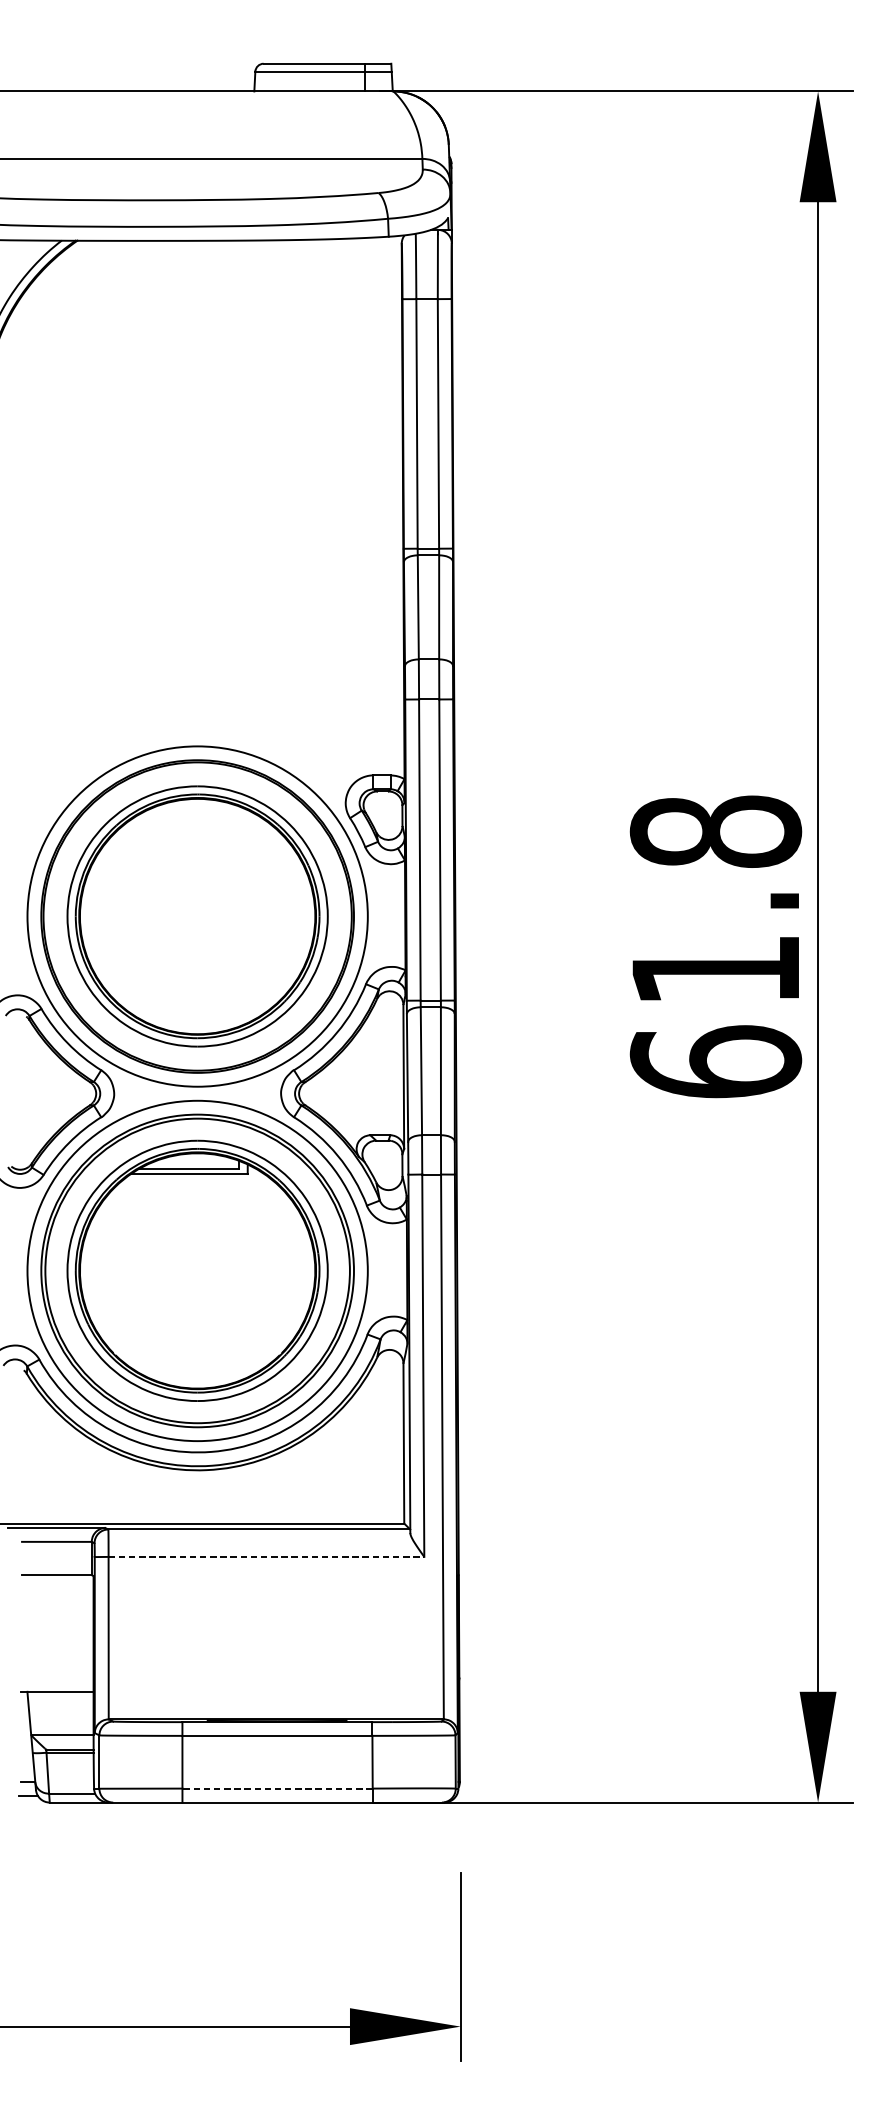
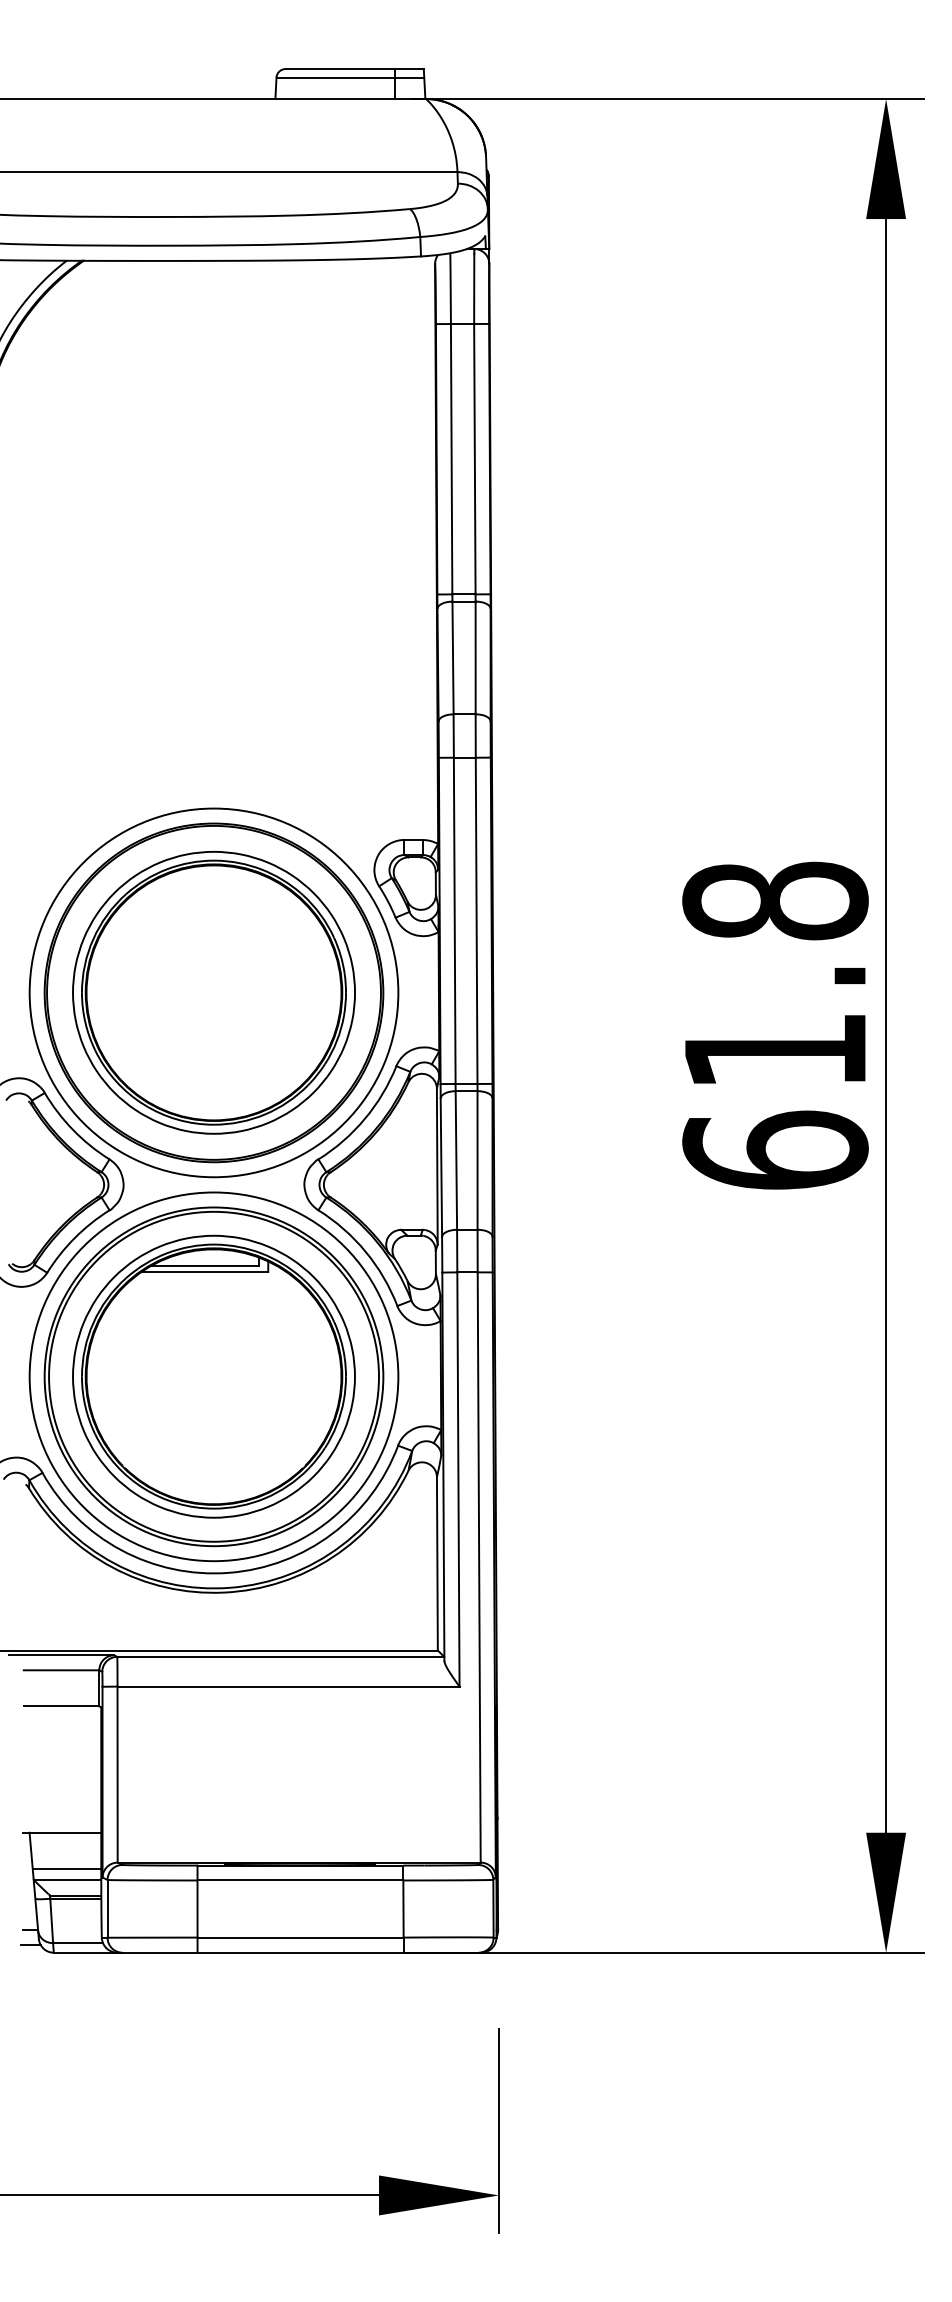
line: (267, 1556) -> (289, 1686), dashed -> solid
line: (61, 1724) -> (66, 1868), added
line: (277, 1788) -> (300, 1937), dashed -> solid

